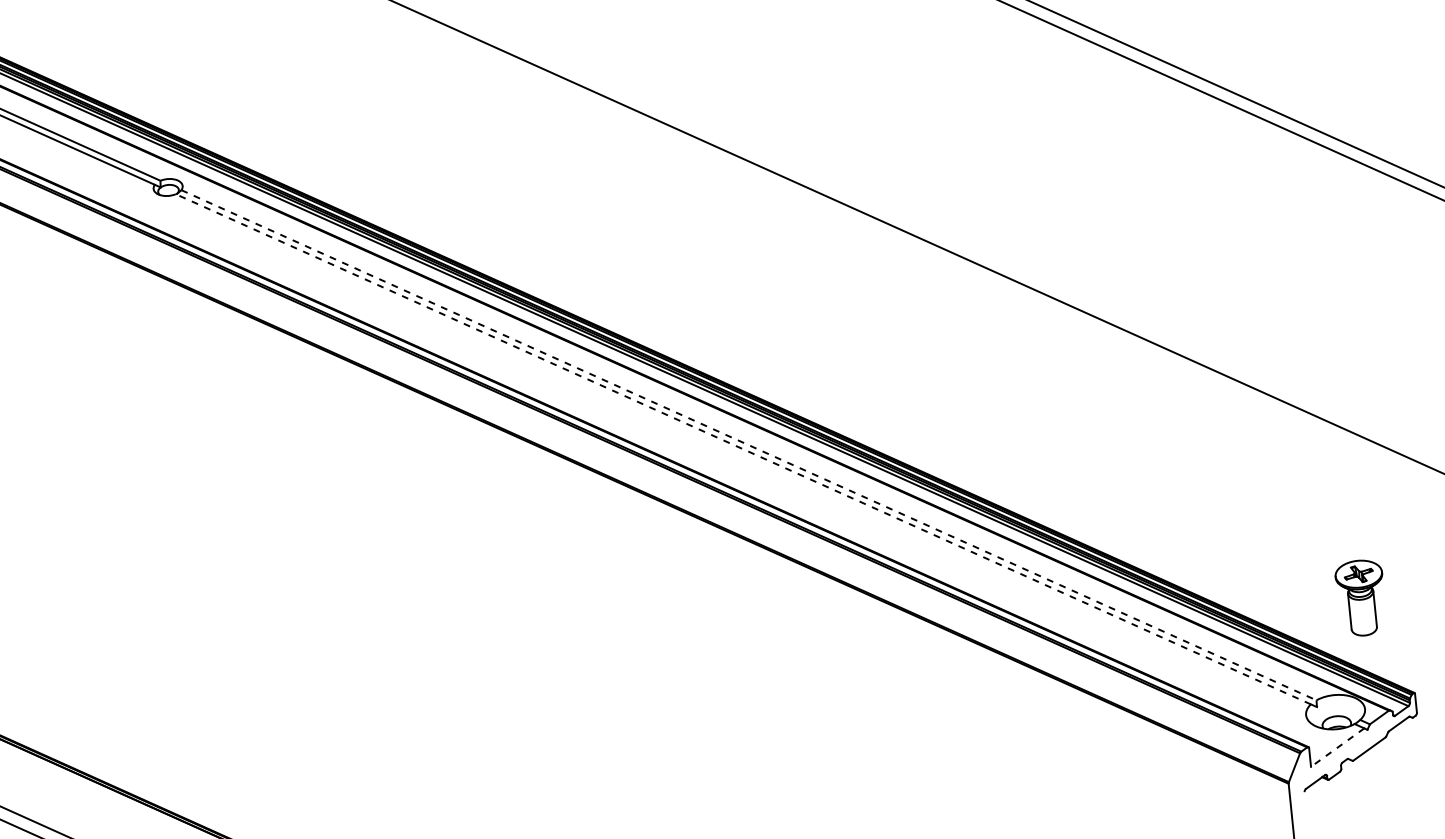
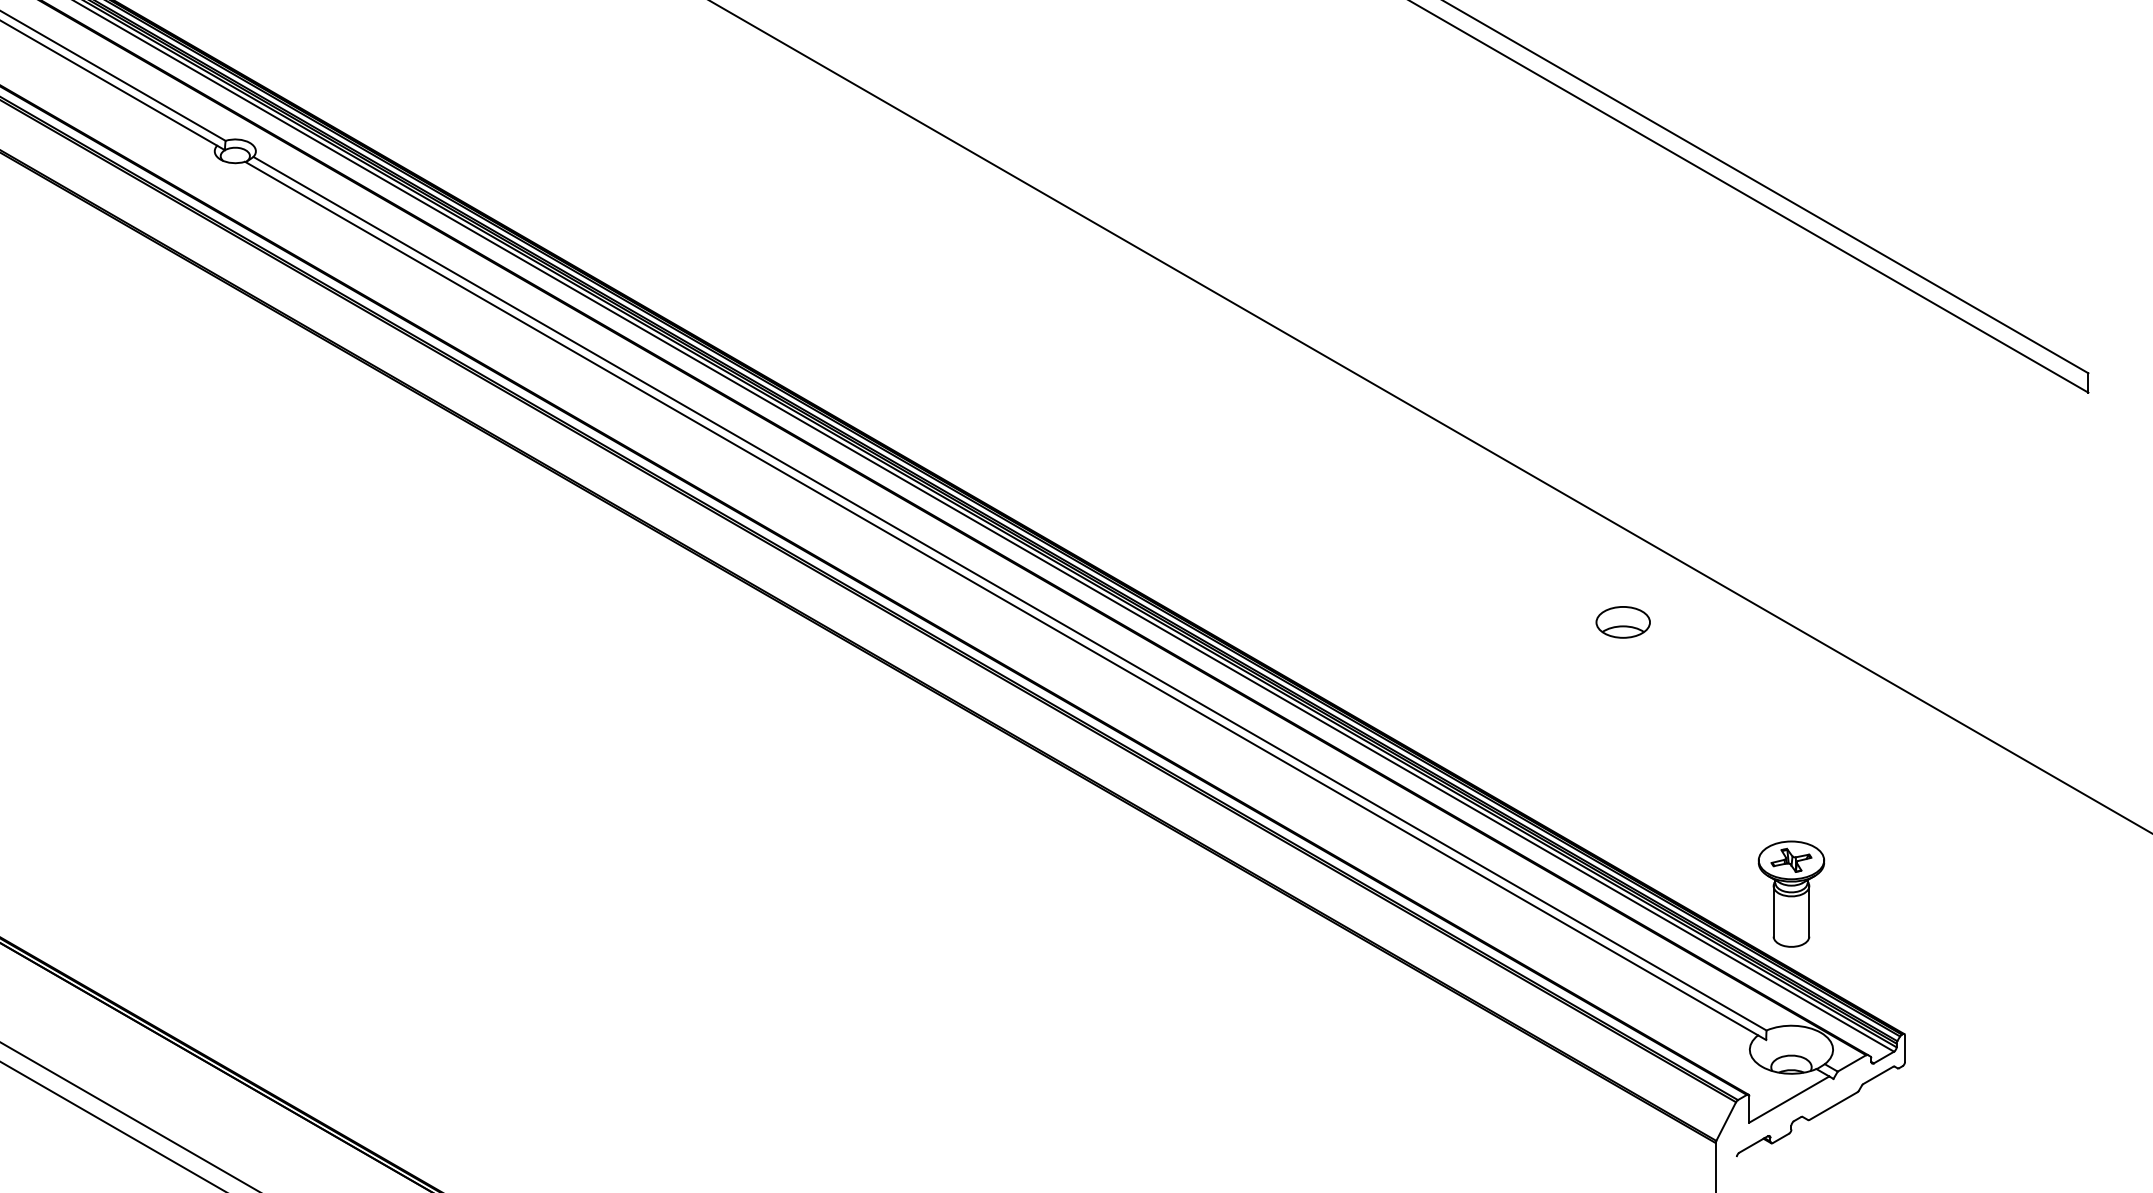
part: (1185, 421) -> (1622, 622), added
line: (749, 445) -> (1010, 593), dashed -> solid
line: (743, 449) -> (1001, 598), dashed -> solid
part: (1361, 597) -> (1791, 893), moved
line: (1337, 747) -> (1788, 1099), dashed -> solid

